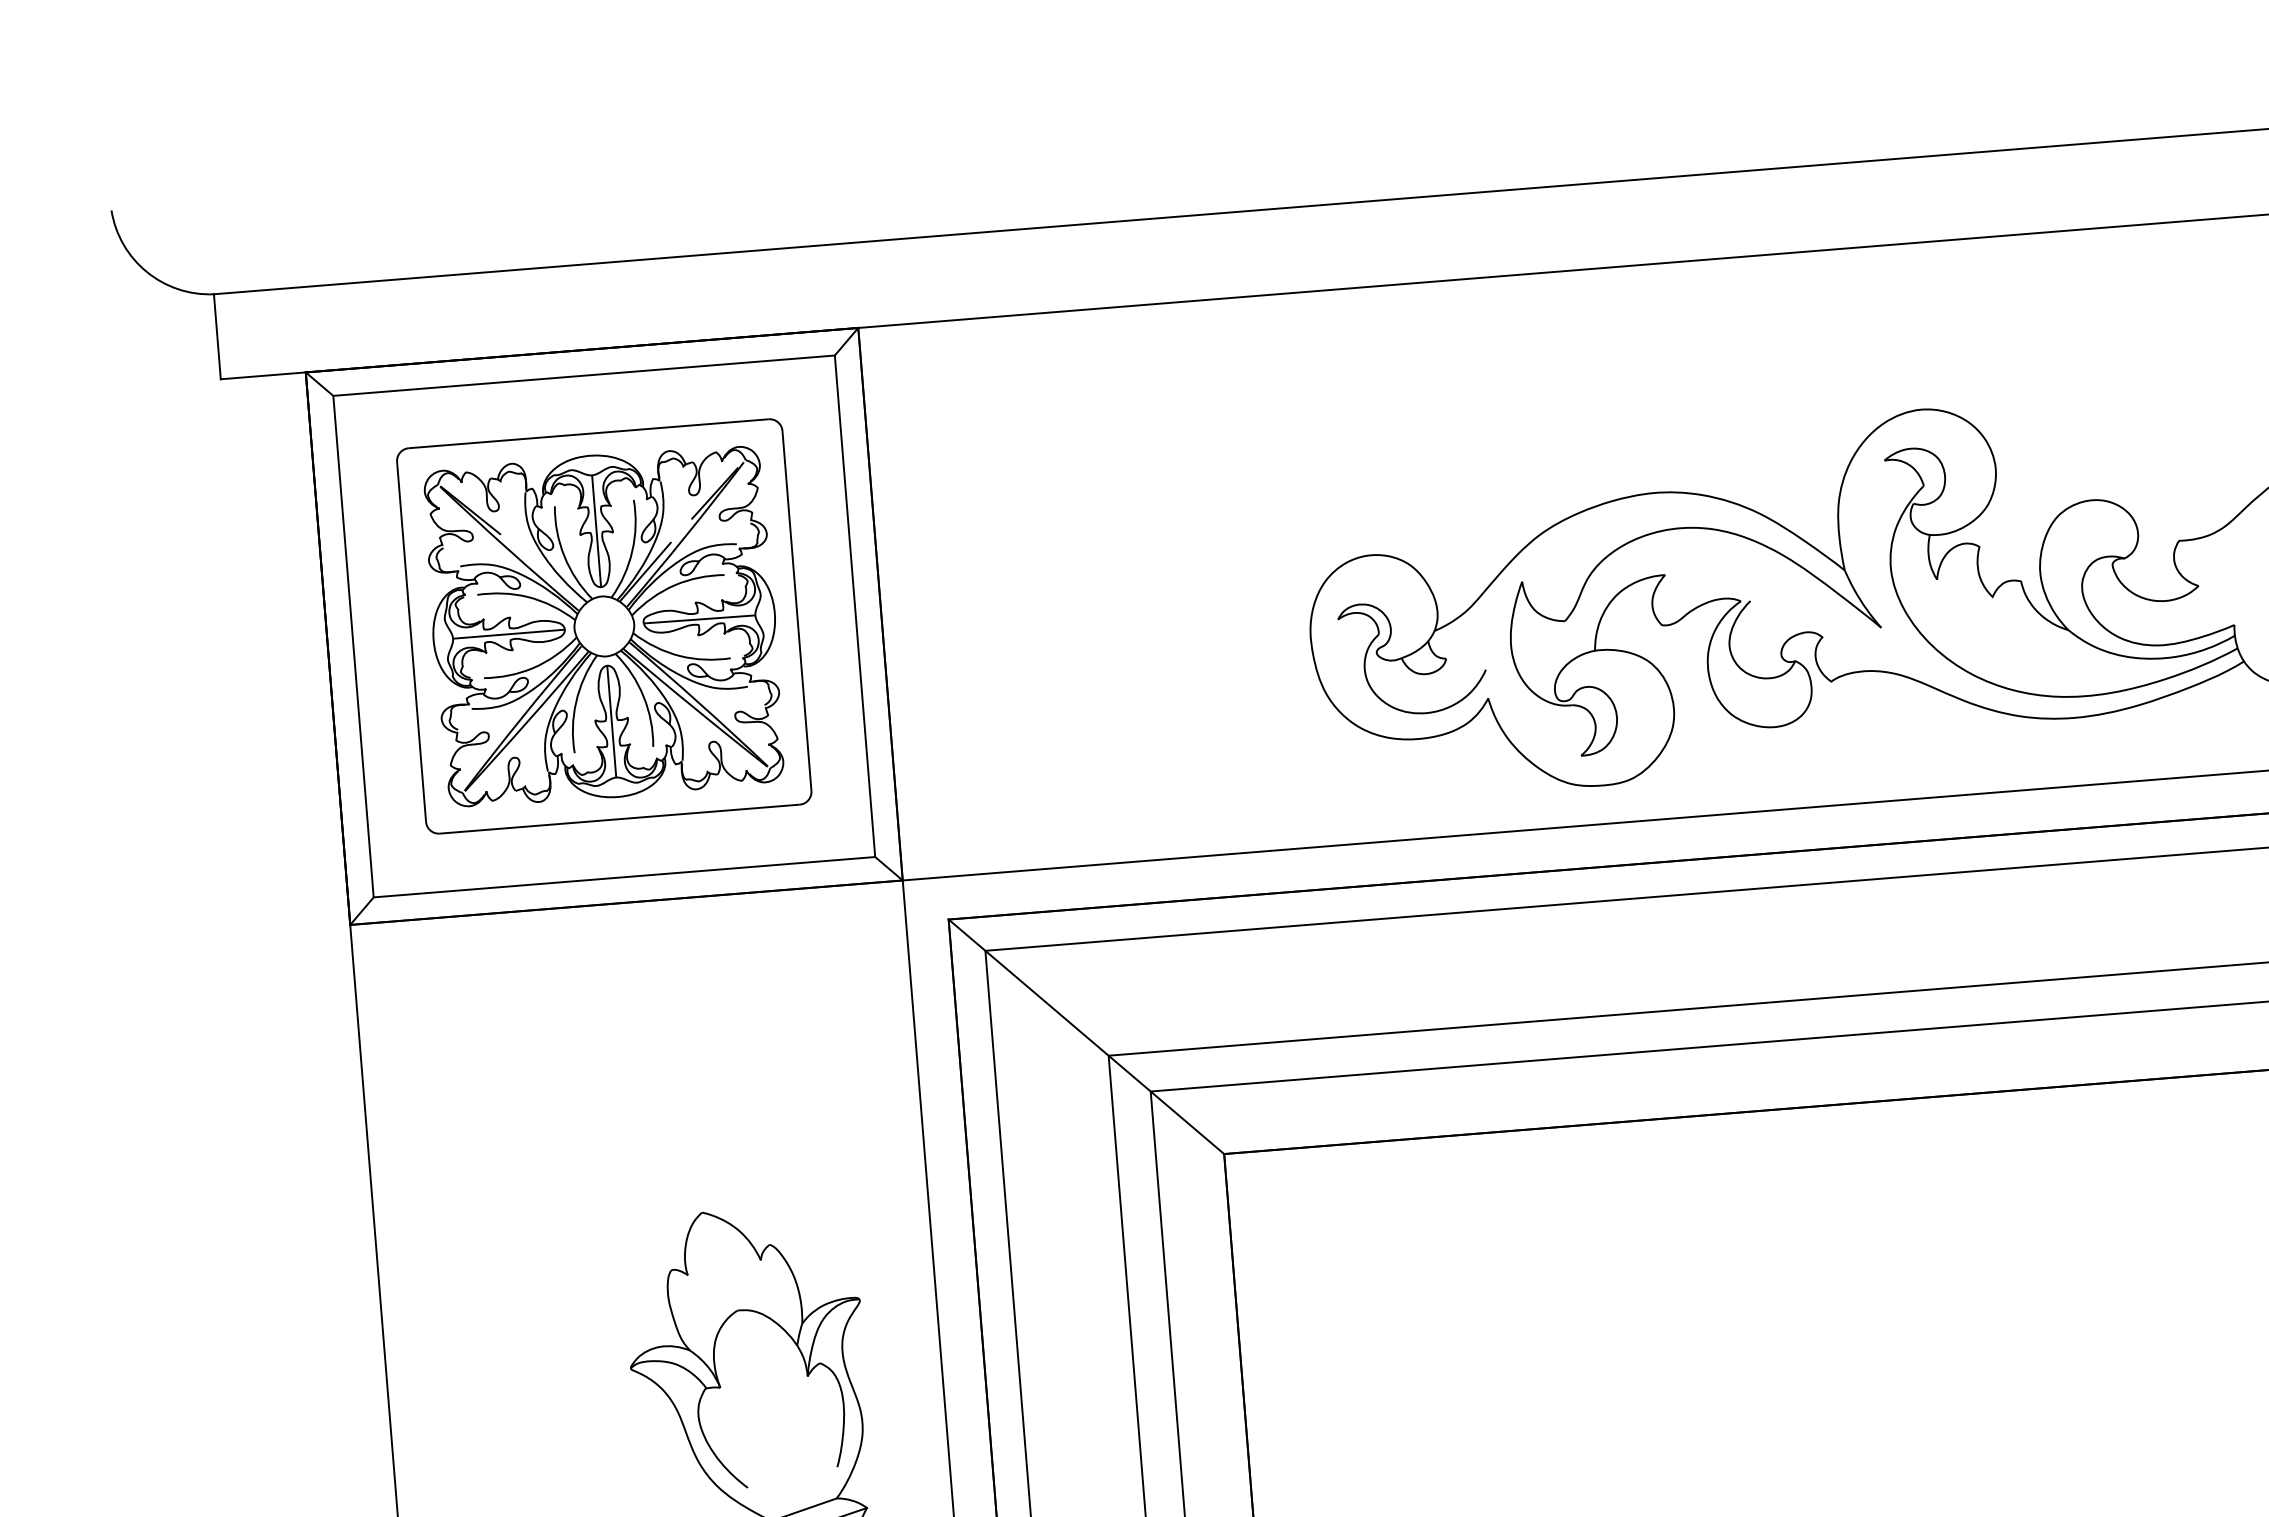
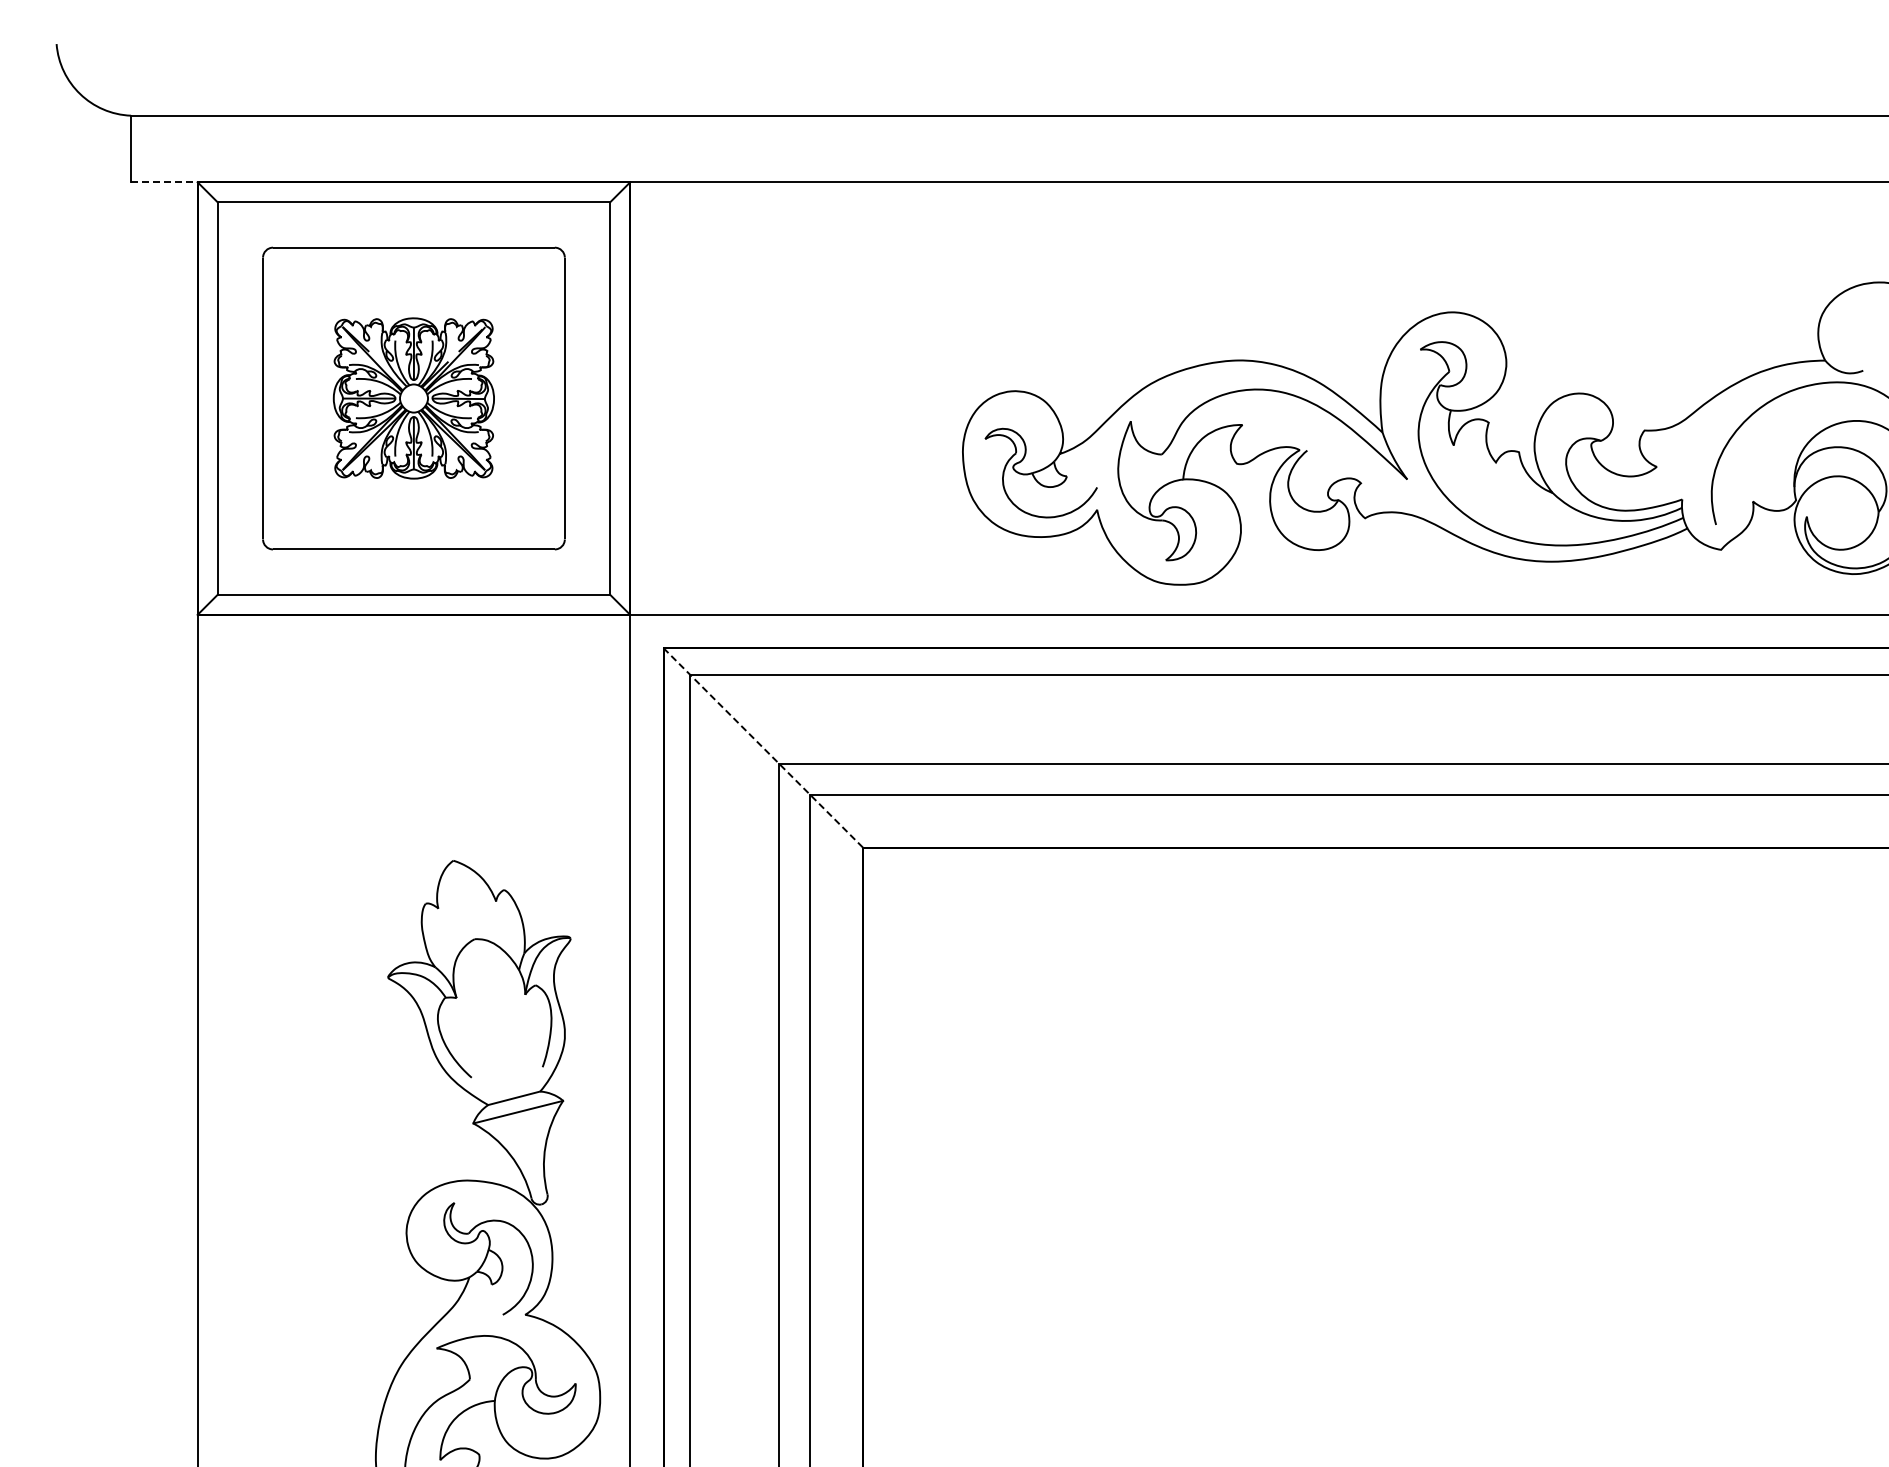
line: (263, 376) -> (164, 182), solid -> dashed
part: (603, 626) -> (413, 398), size x0.6
line: (1086, 1037) -> (763, 748), solid -> dashed

